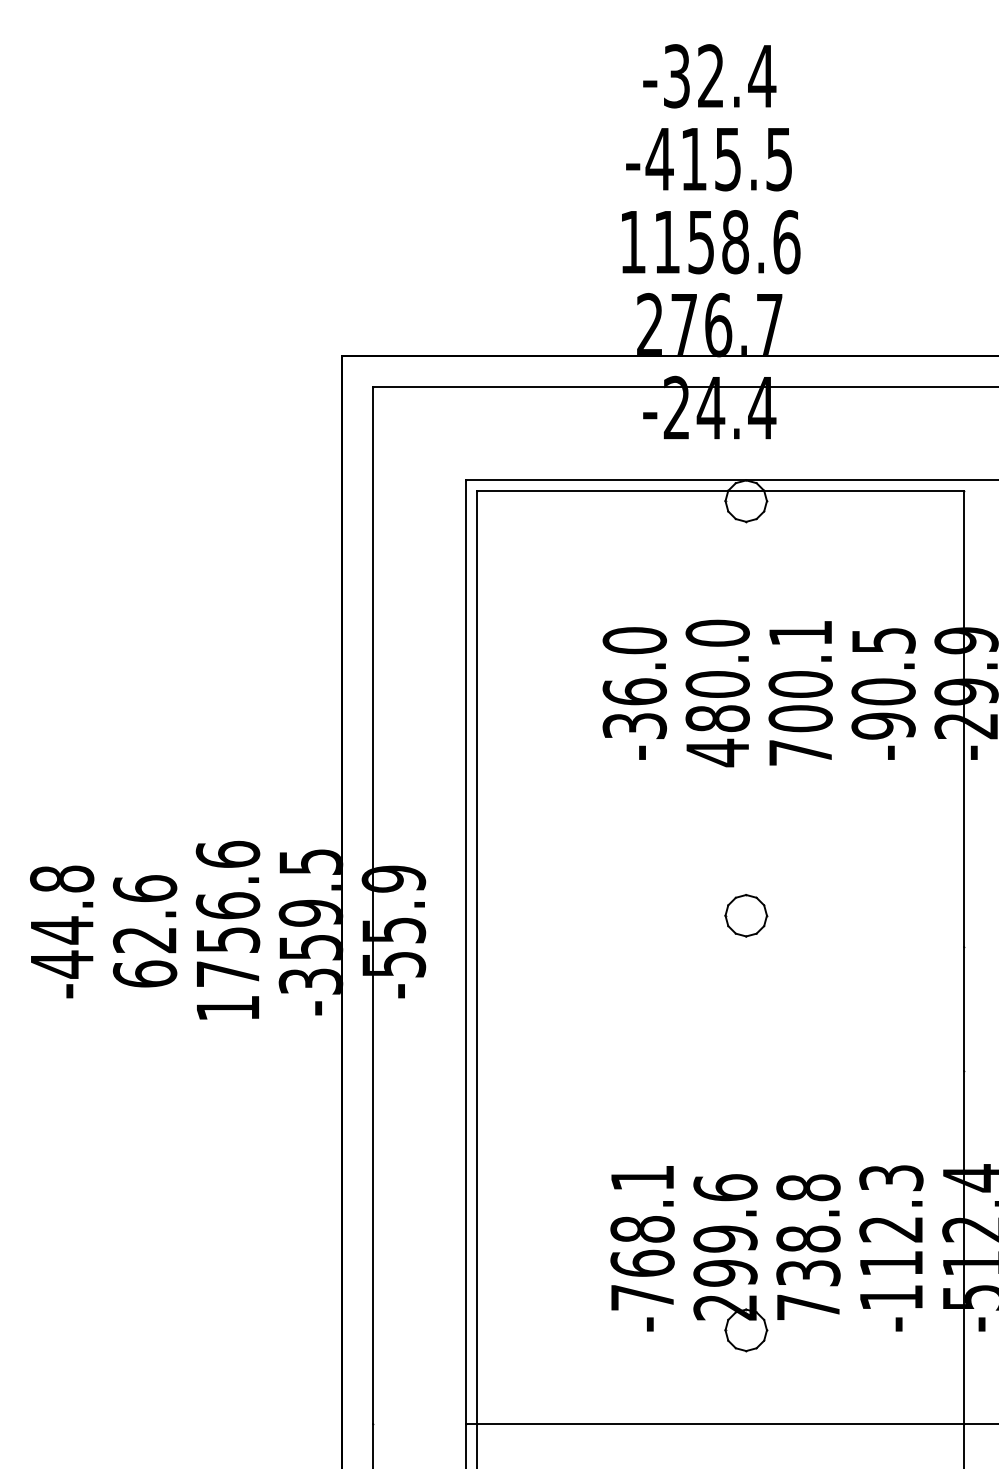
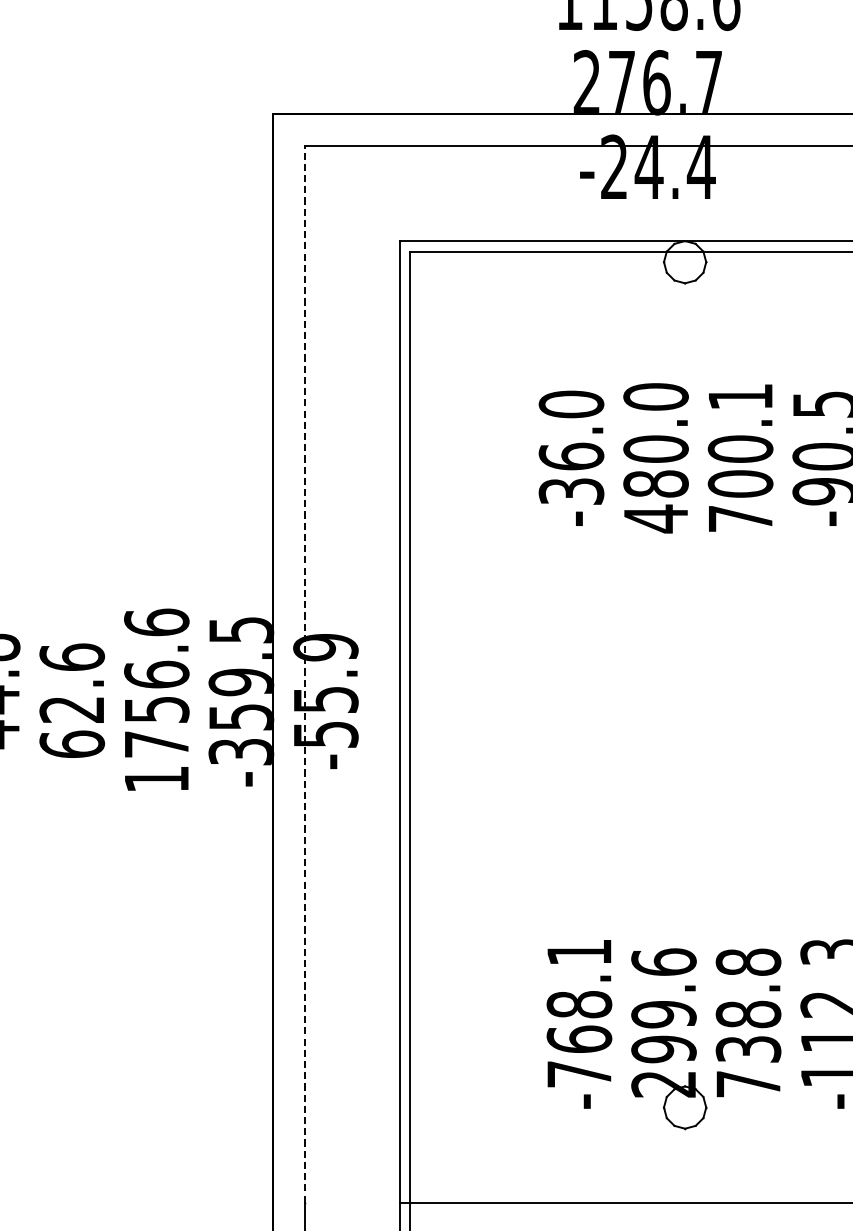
line: (373, 904) -> (305, 673), solid -> dashed
part: (746, 915) -> (685, 684), removed

